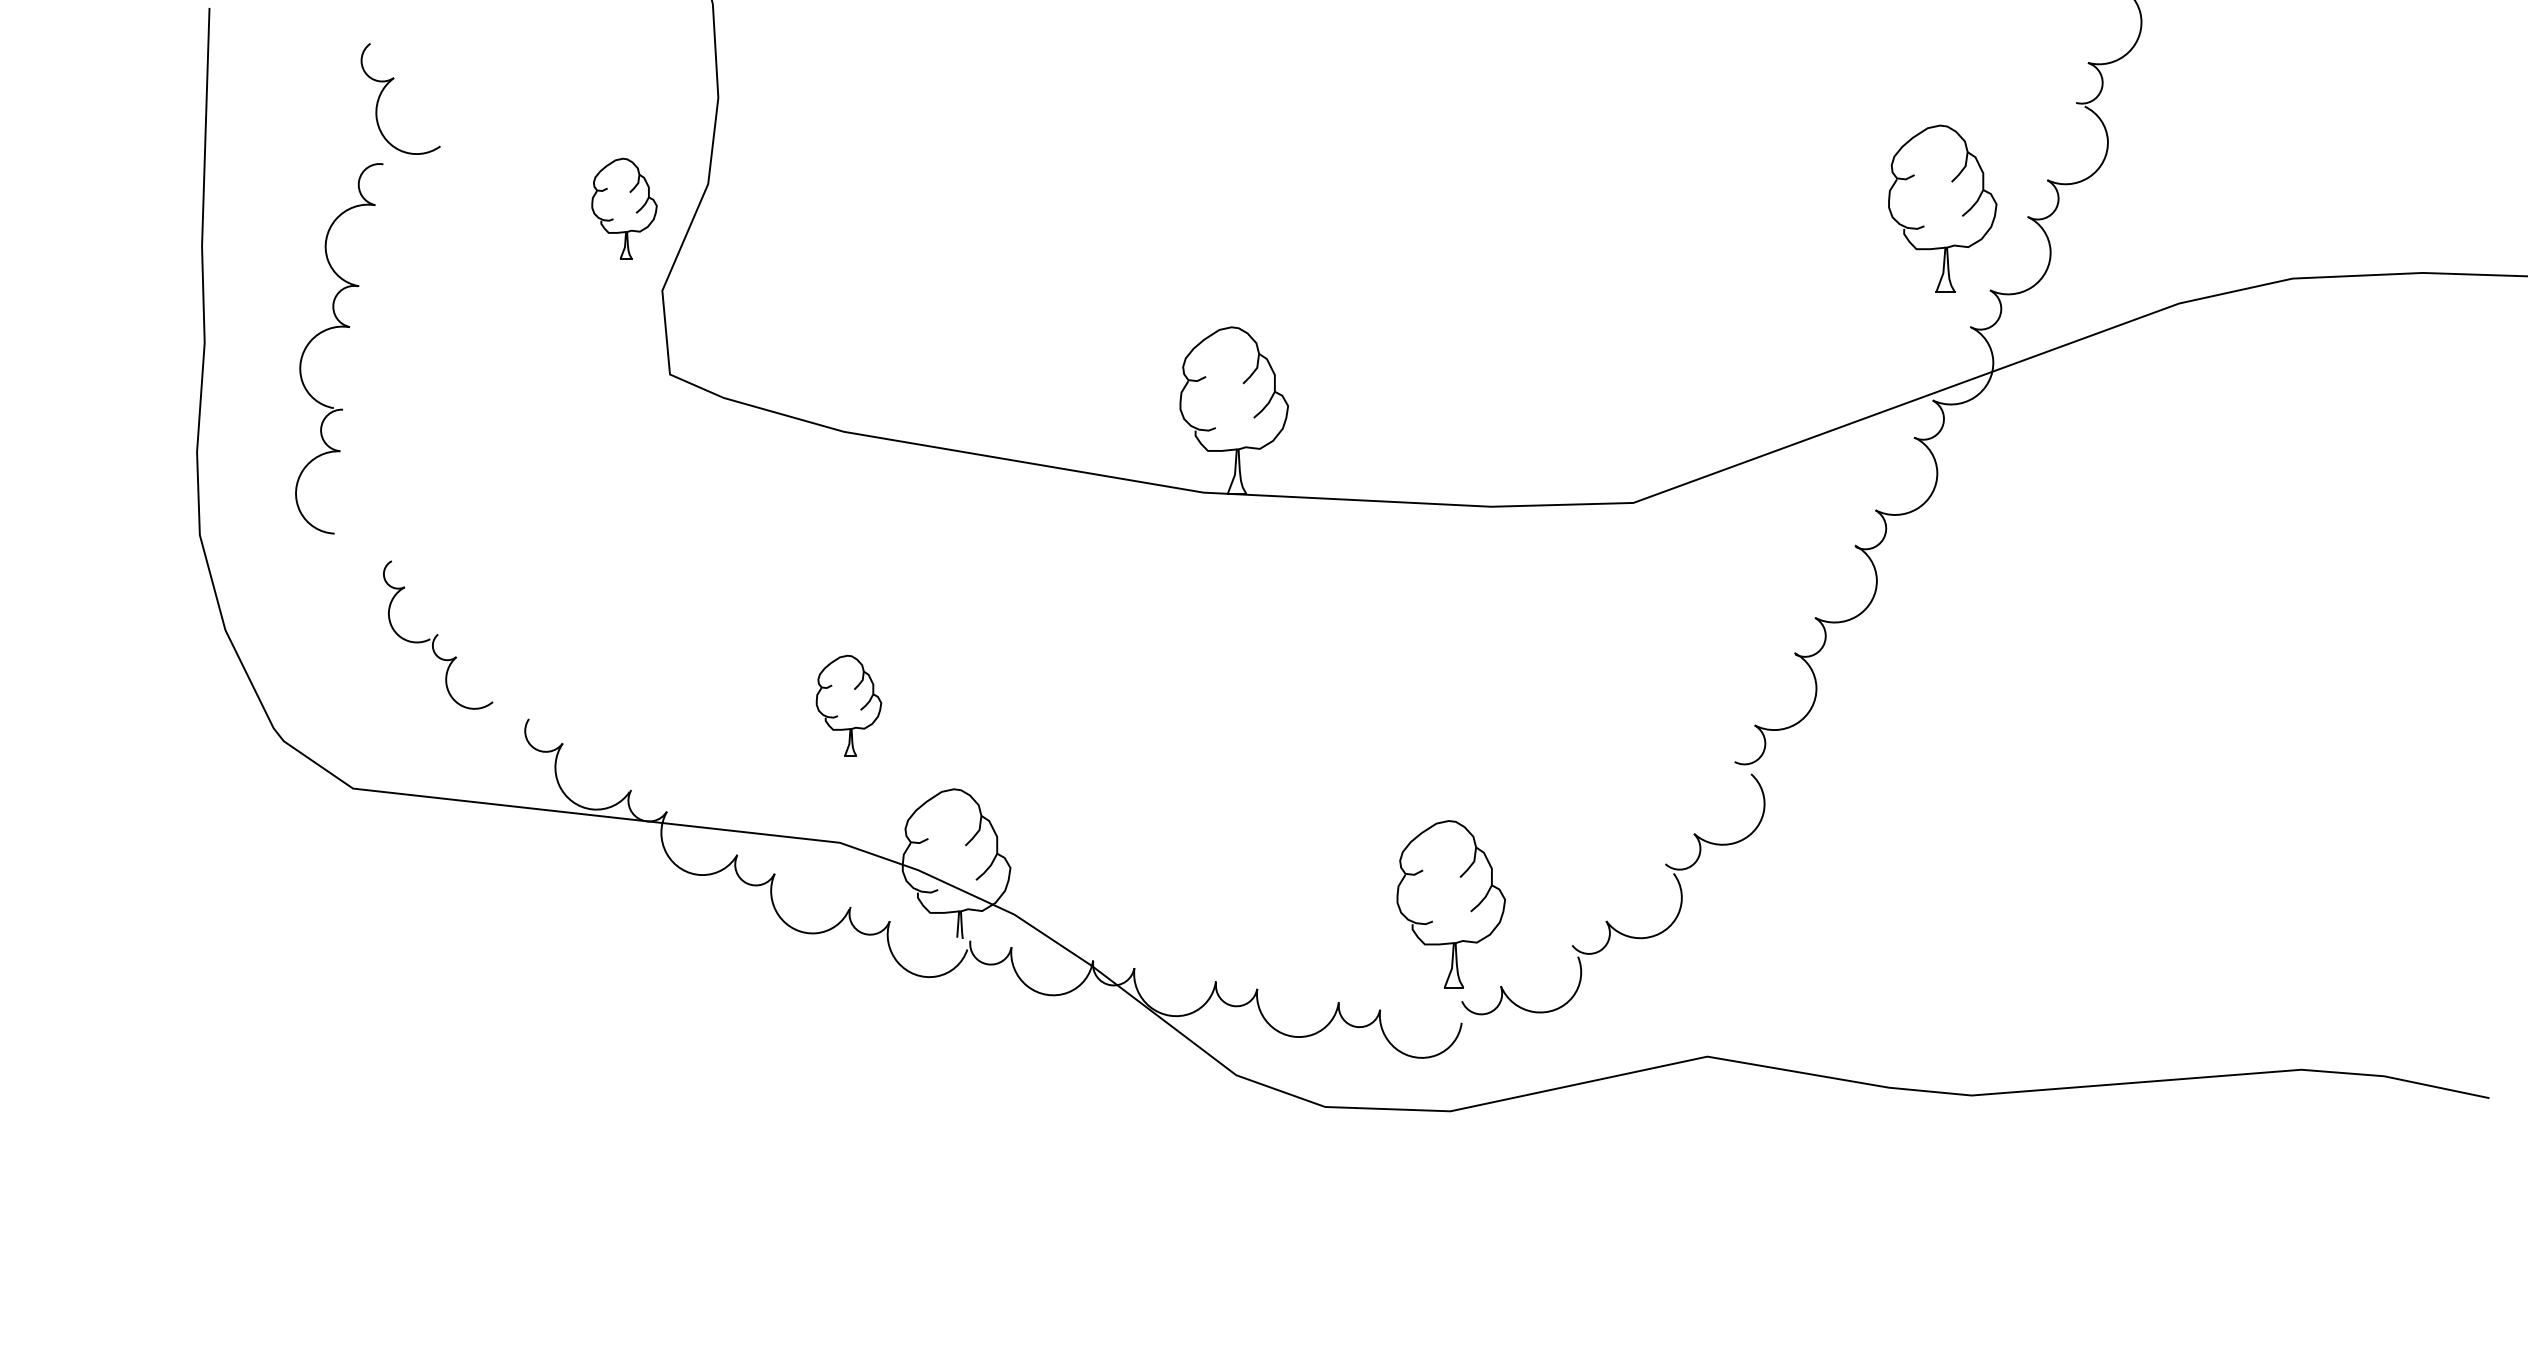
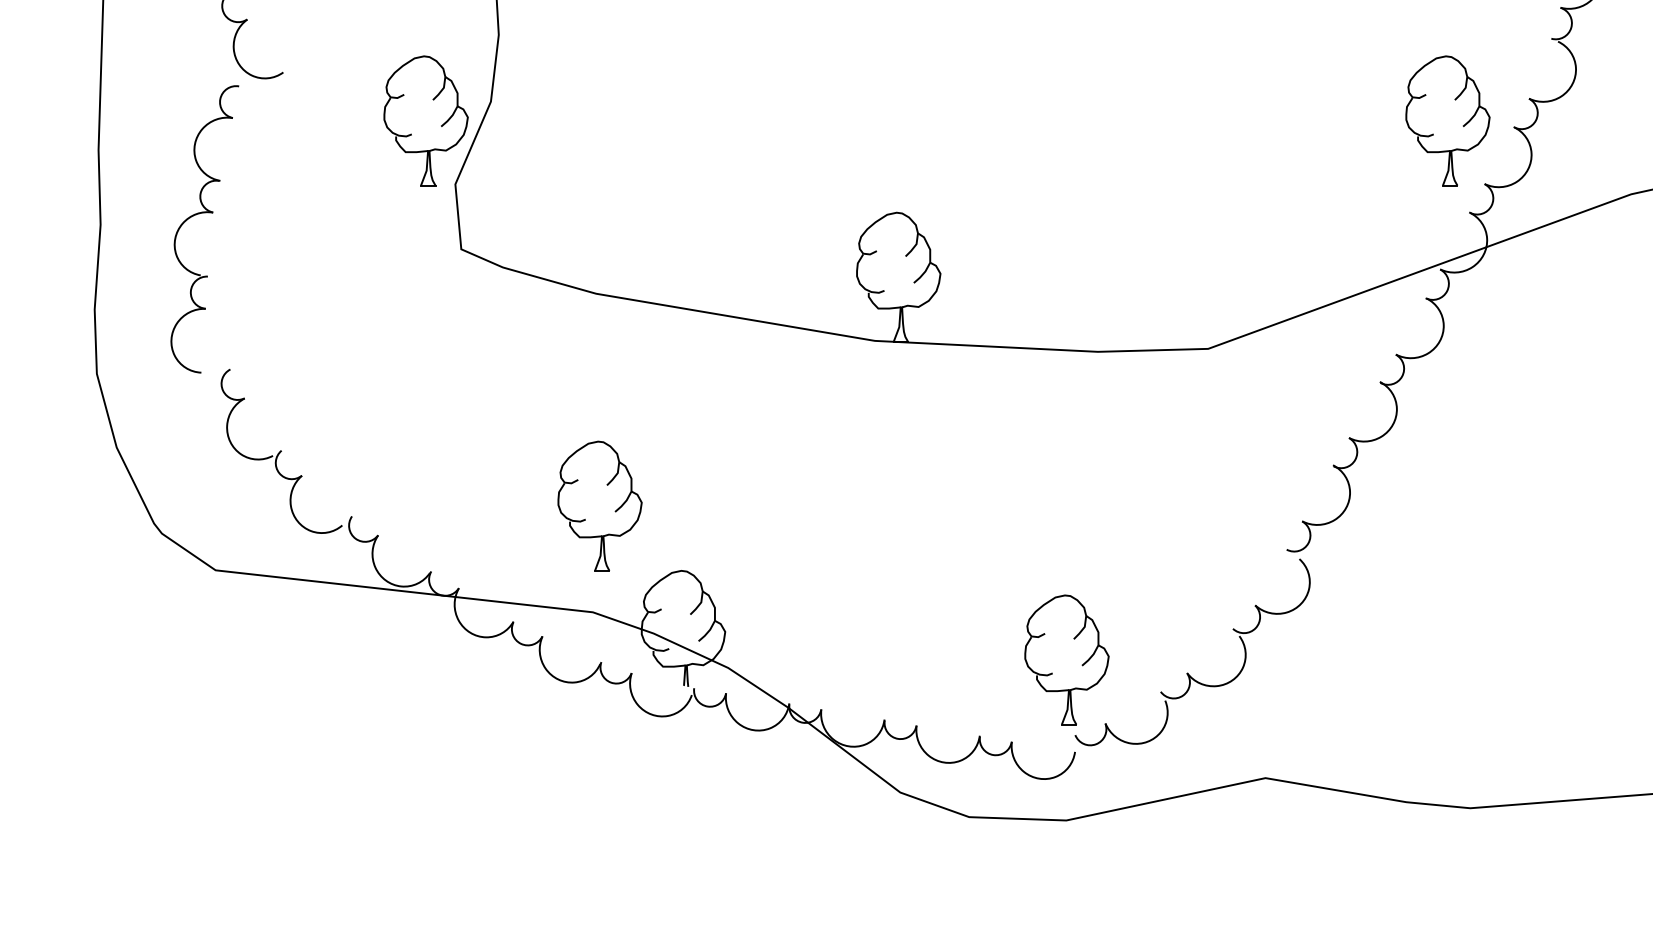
part: (624, 208) -> (426, 120), size x1.67
part: (437, 634) -> (281, 450), size x1.43
part: (848, 705) -> (599, 505), size x1.67

